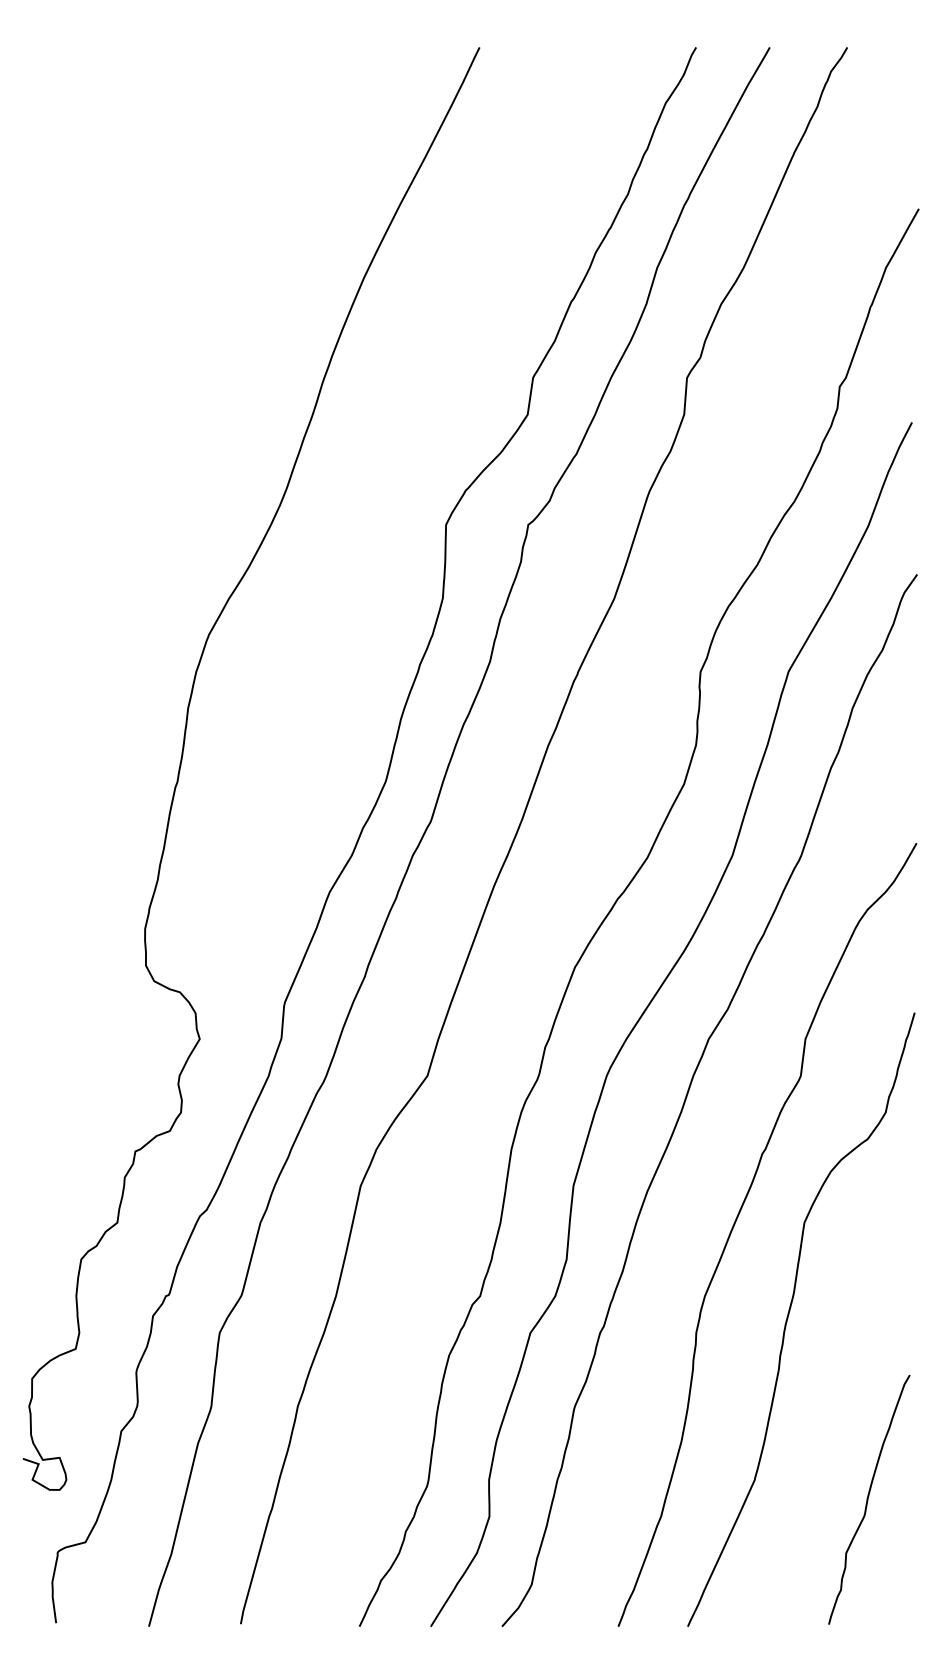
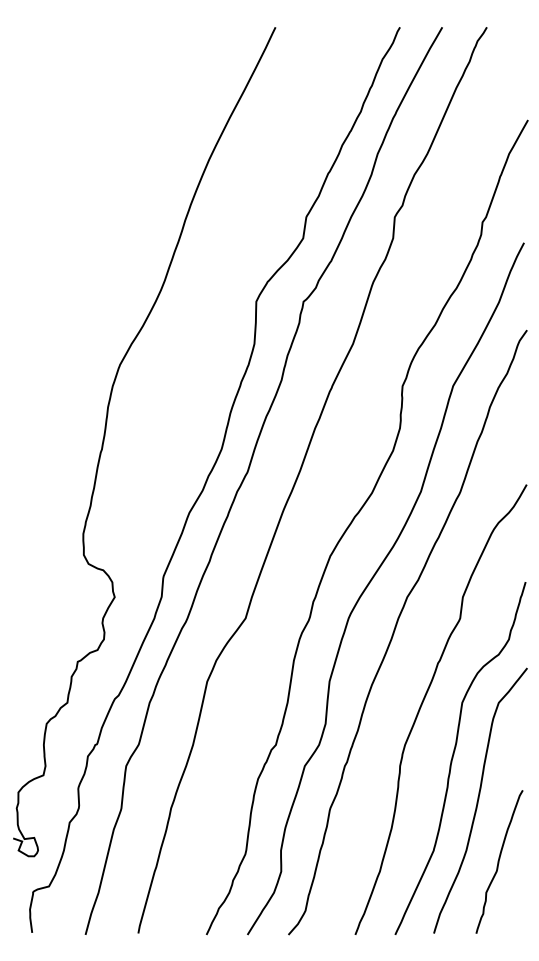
curve: (834, 1391) -> (479, 799), added

